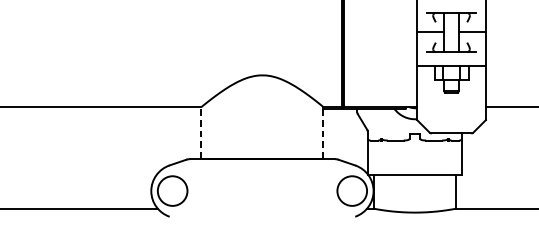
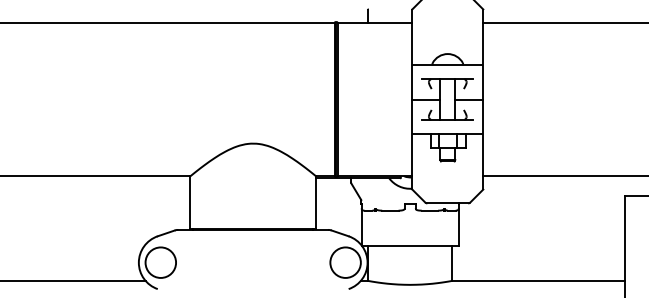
line: (201, 132) -> (190, 202), dashed -> solid
line: (322, 132) -> (315, 202), dashed -> solid

